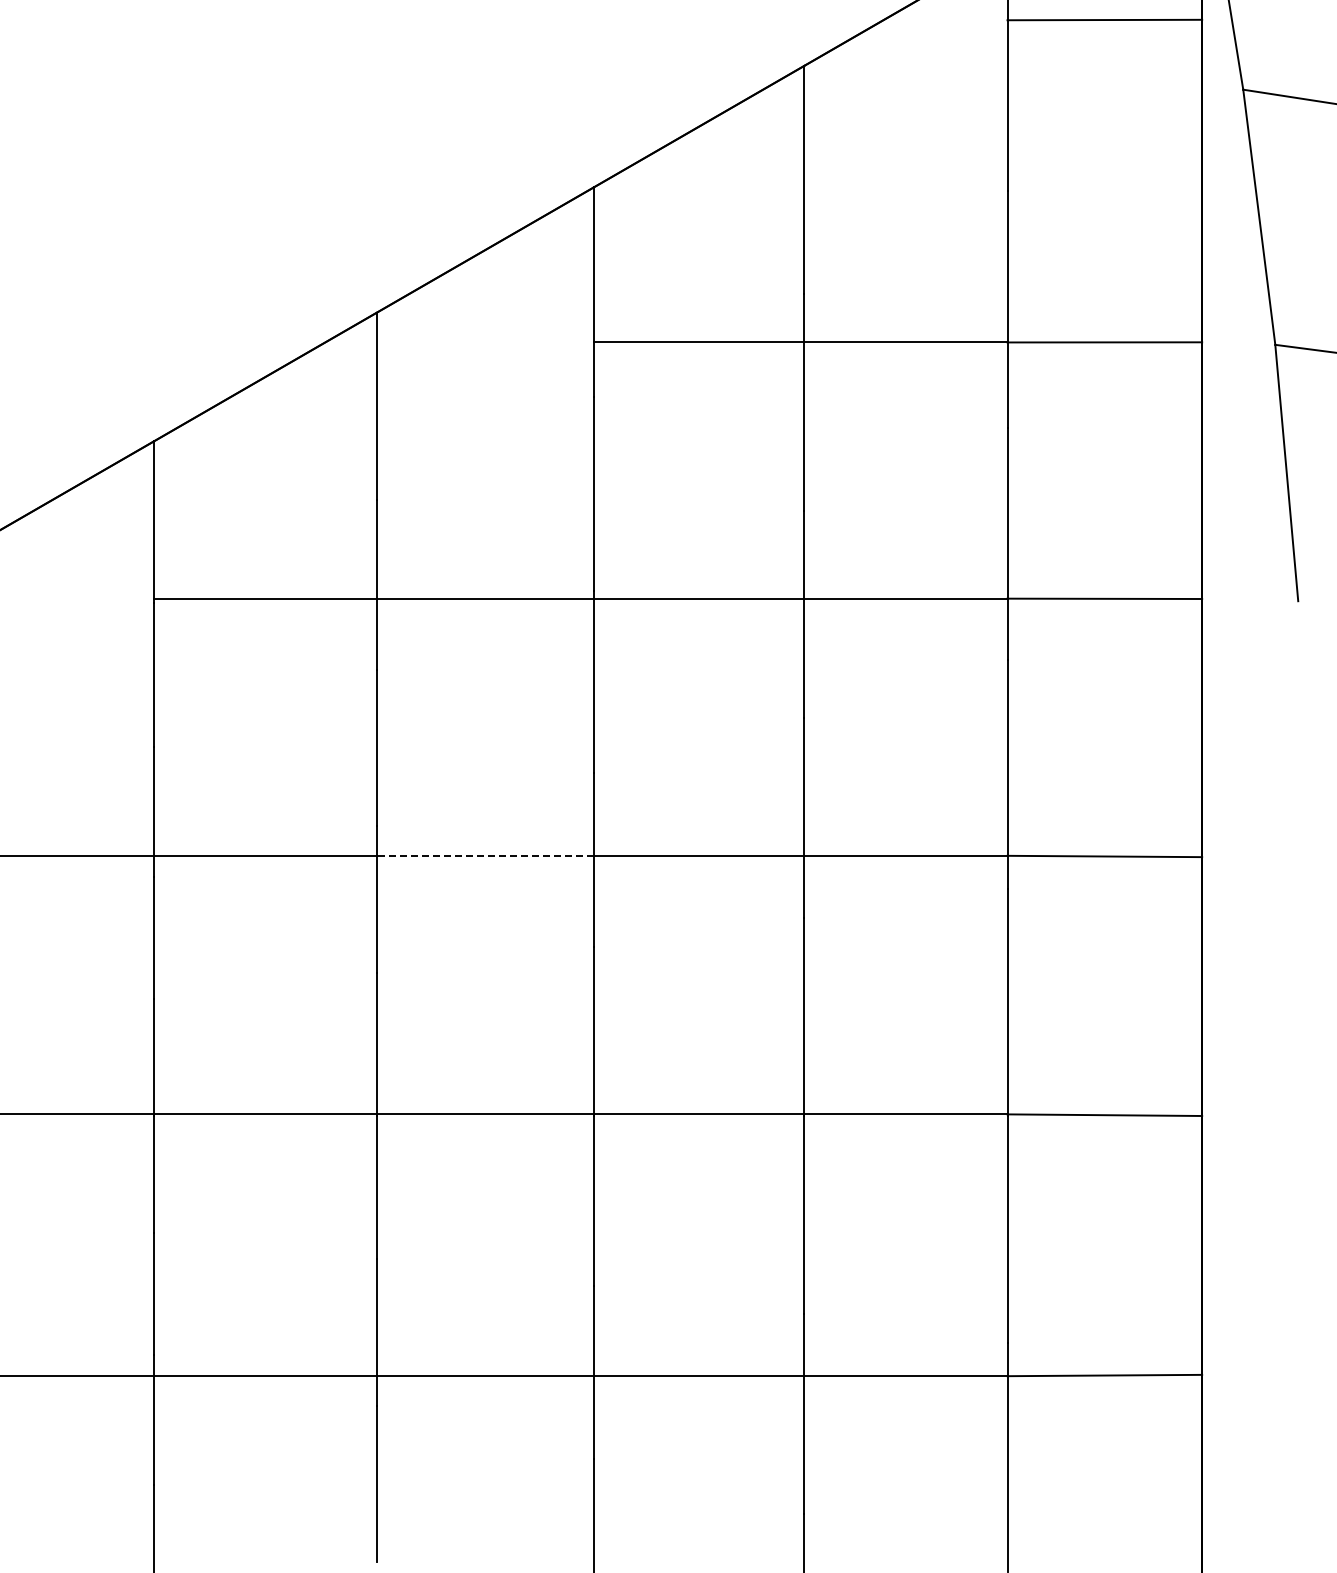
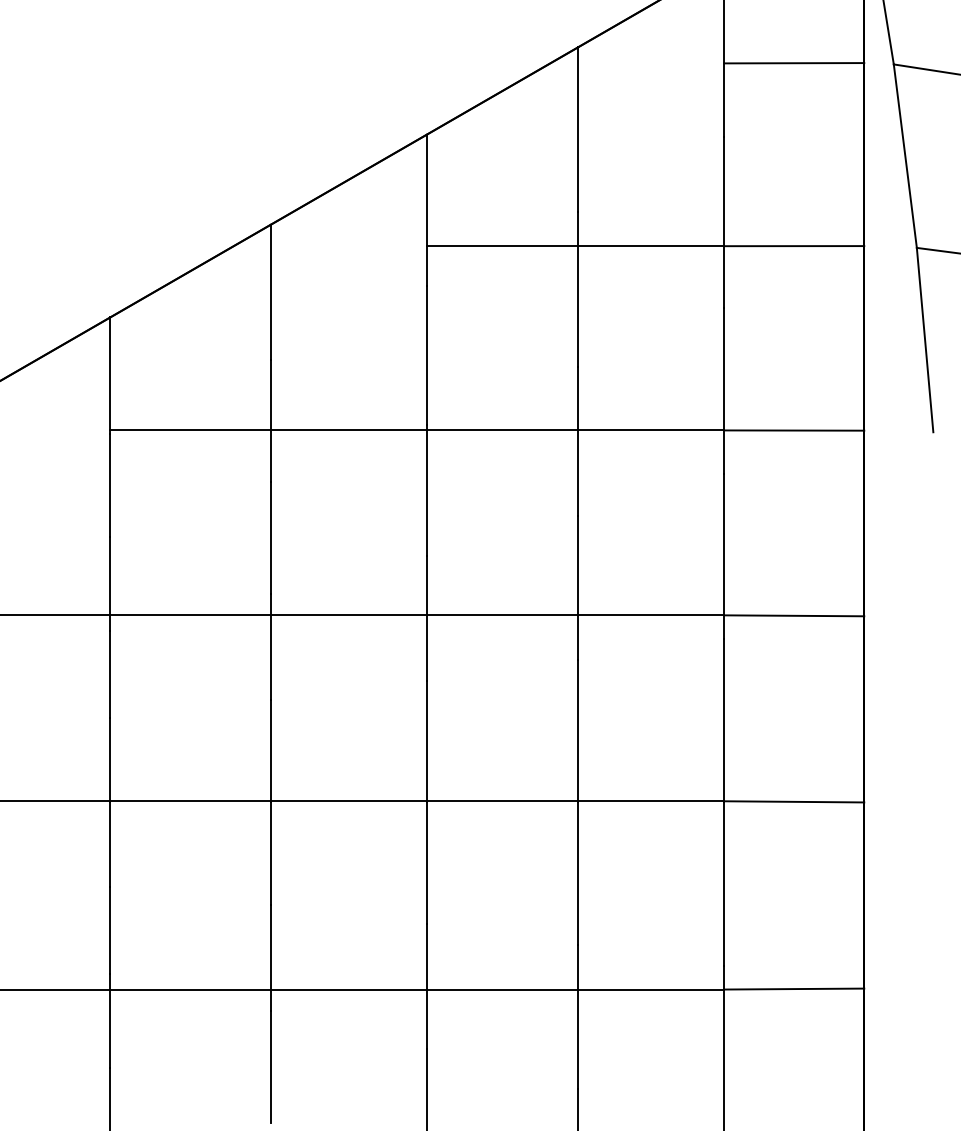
line: (1104, 19) -> (794, 62), moved
line: (485, 855) -> (348, 615), dashed -> solid

